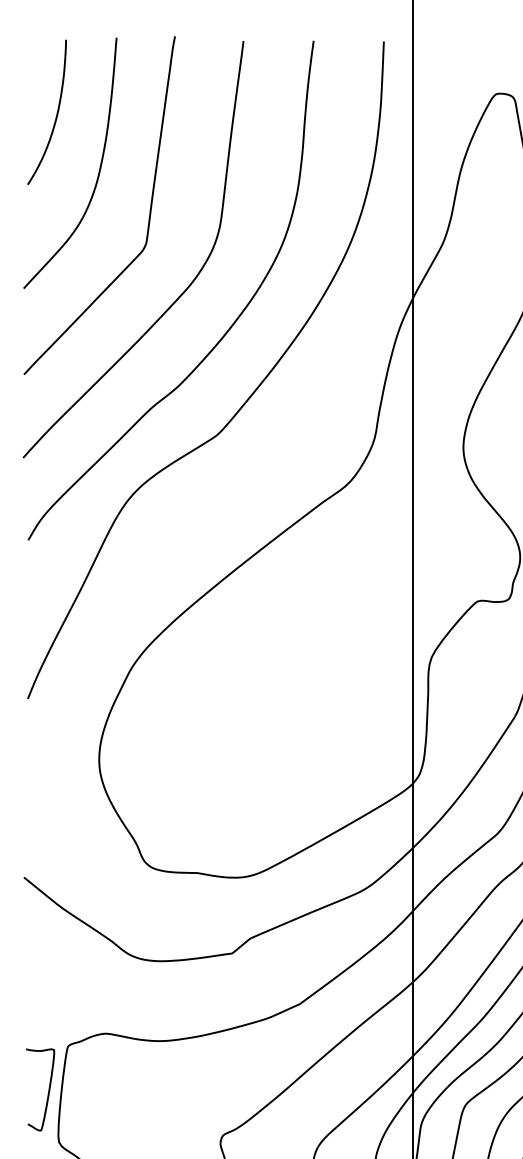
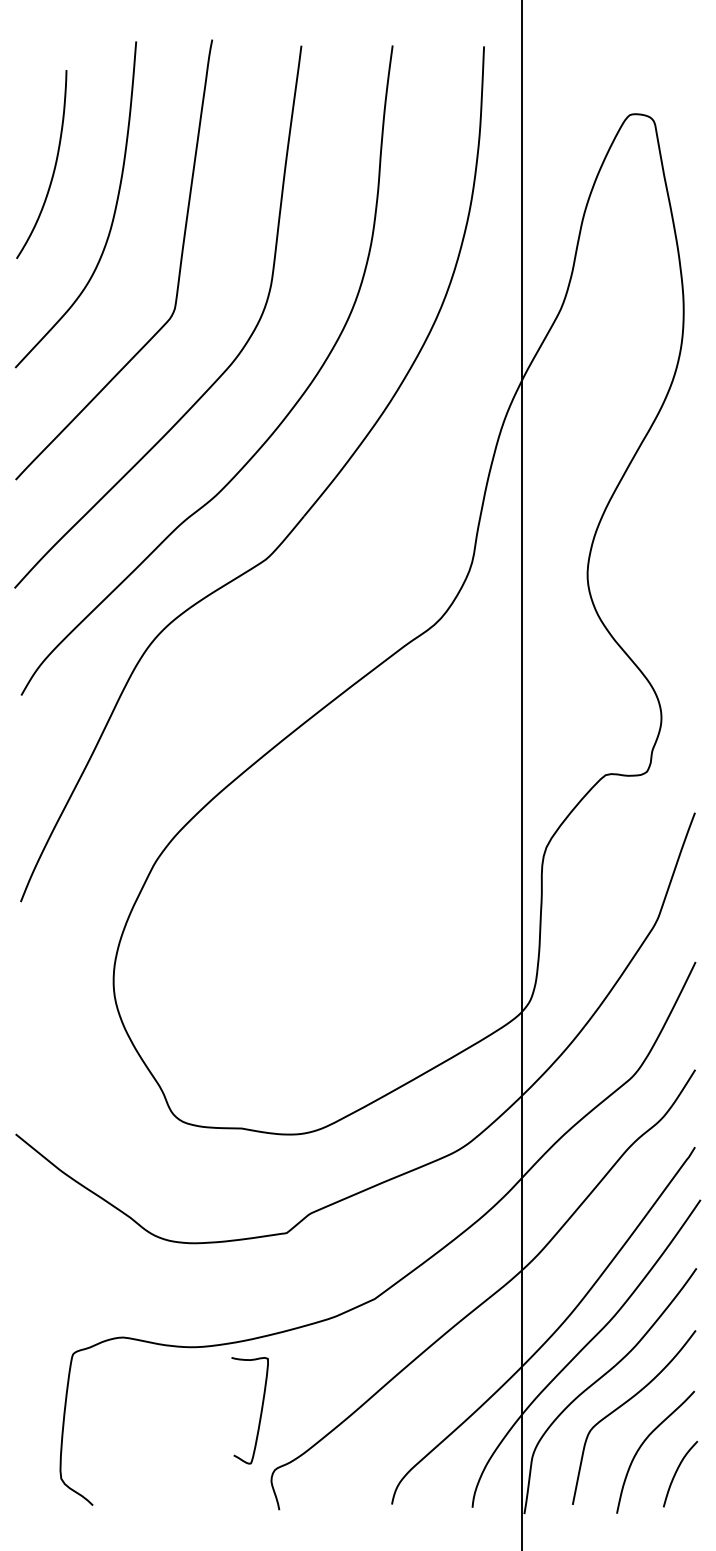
curve: (56, 112) -> (54, 164), moved
curve: (48, 1090) -> (260, 1411), moved

